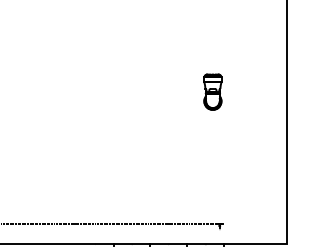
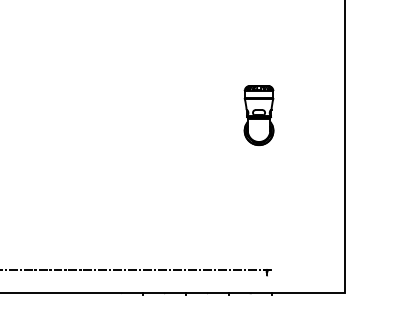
part: (212, 92) -> (258, 115), size x1.43

